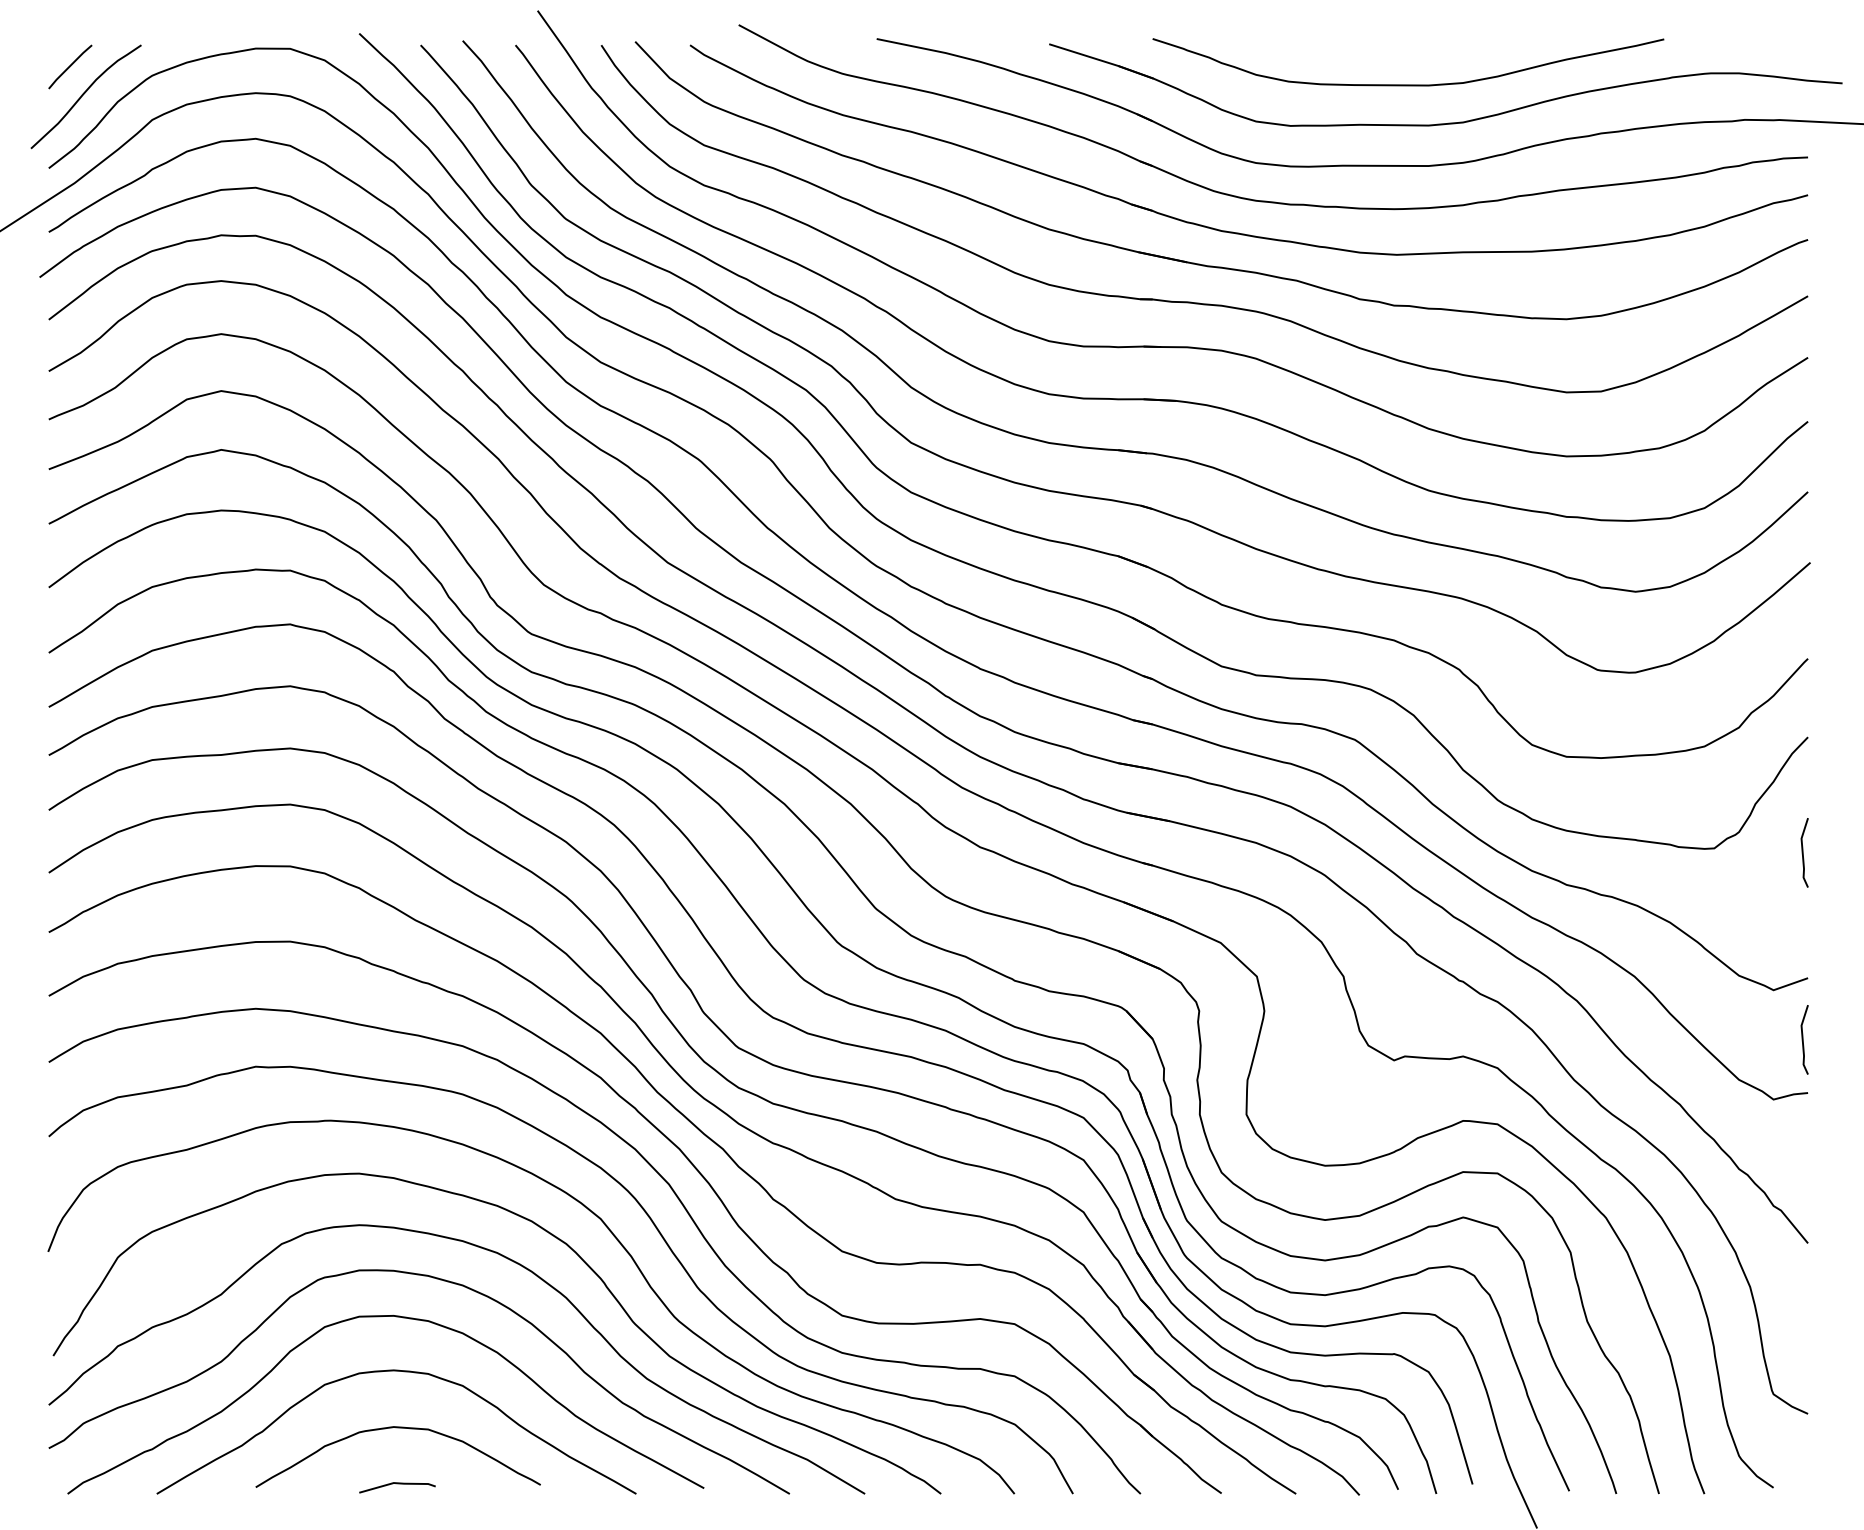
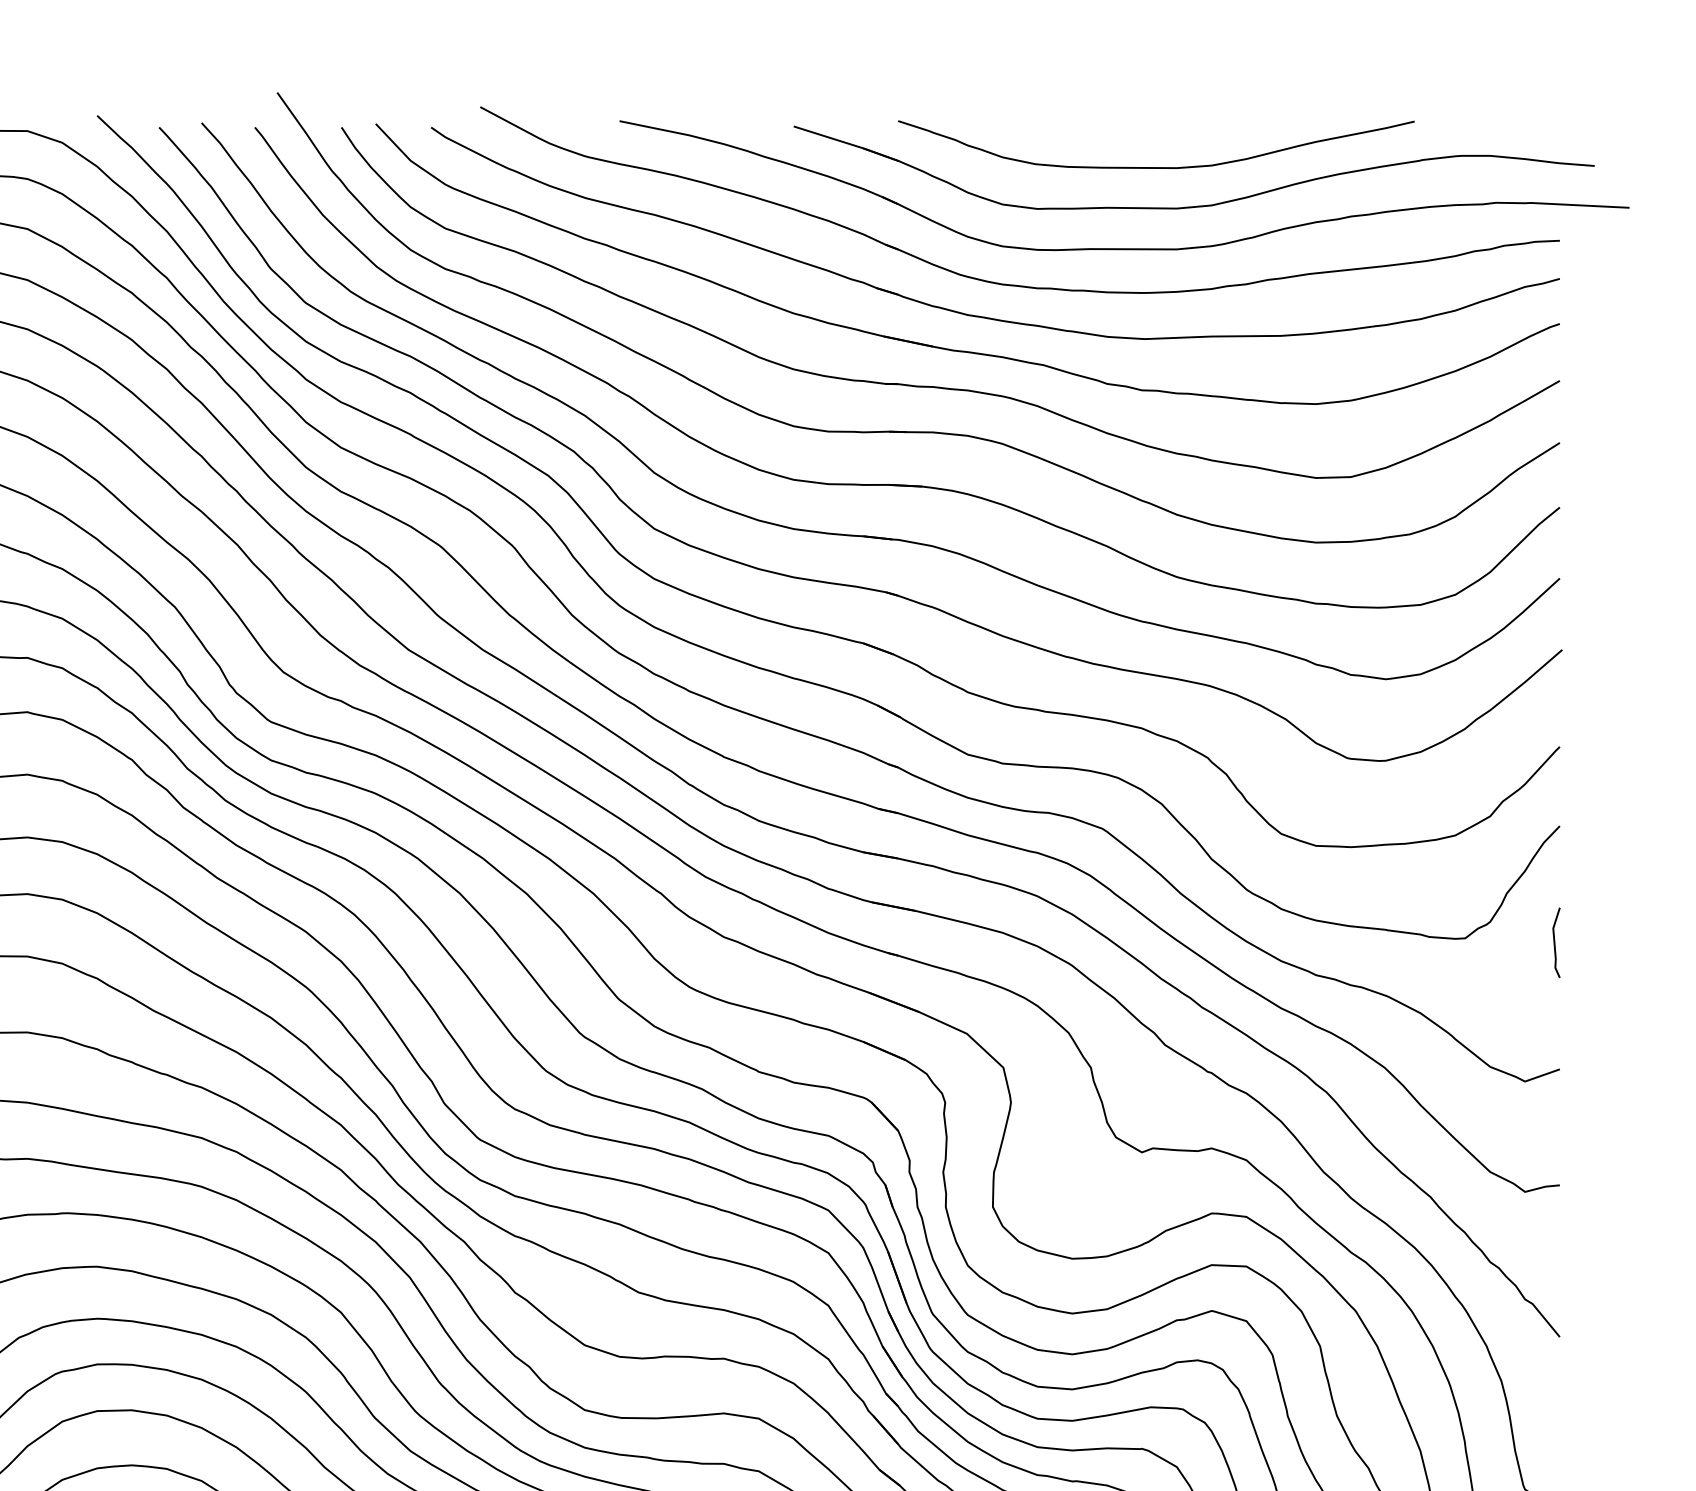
line: (1803, 1039) -> (1555, 1131), removed

